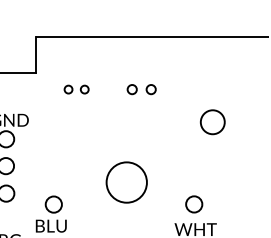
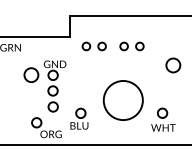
part: (75, 89) -> (93, 46), size x1.67
part: (140, 89) -> (131, 46), size x1.43
circle: (125, 182) -> (122, 100), size x1.67

